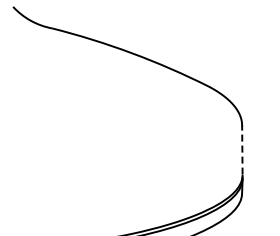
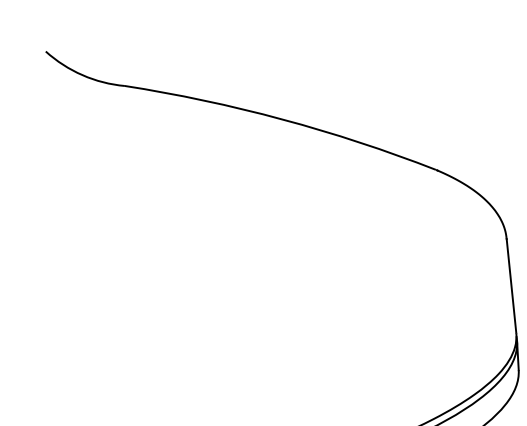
line: (242, 149) -> (511, 284), dashed -> solid

